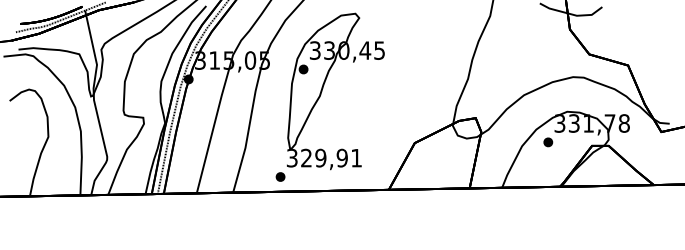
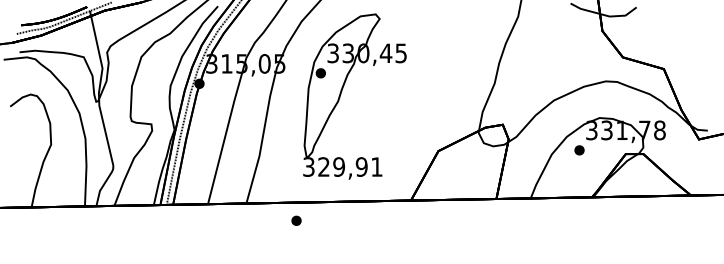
part: (280, 176) -> (296, 220), moved

